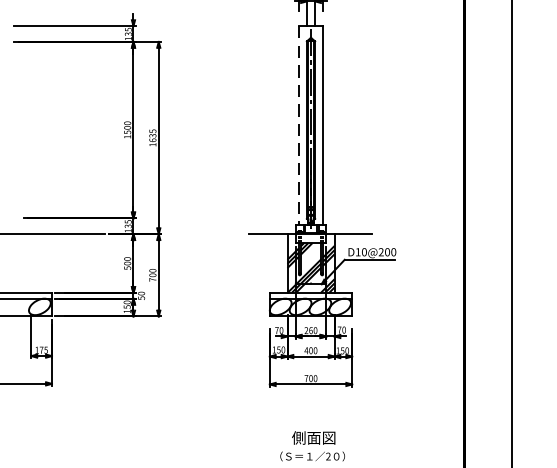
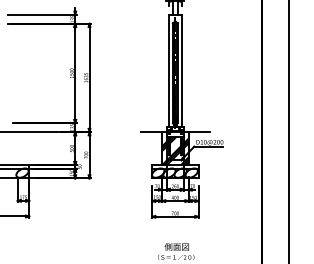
line: (298, 126) -> (168, 71), dashed -> solid

